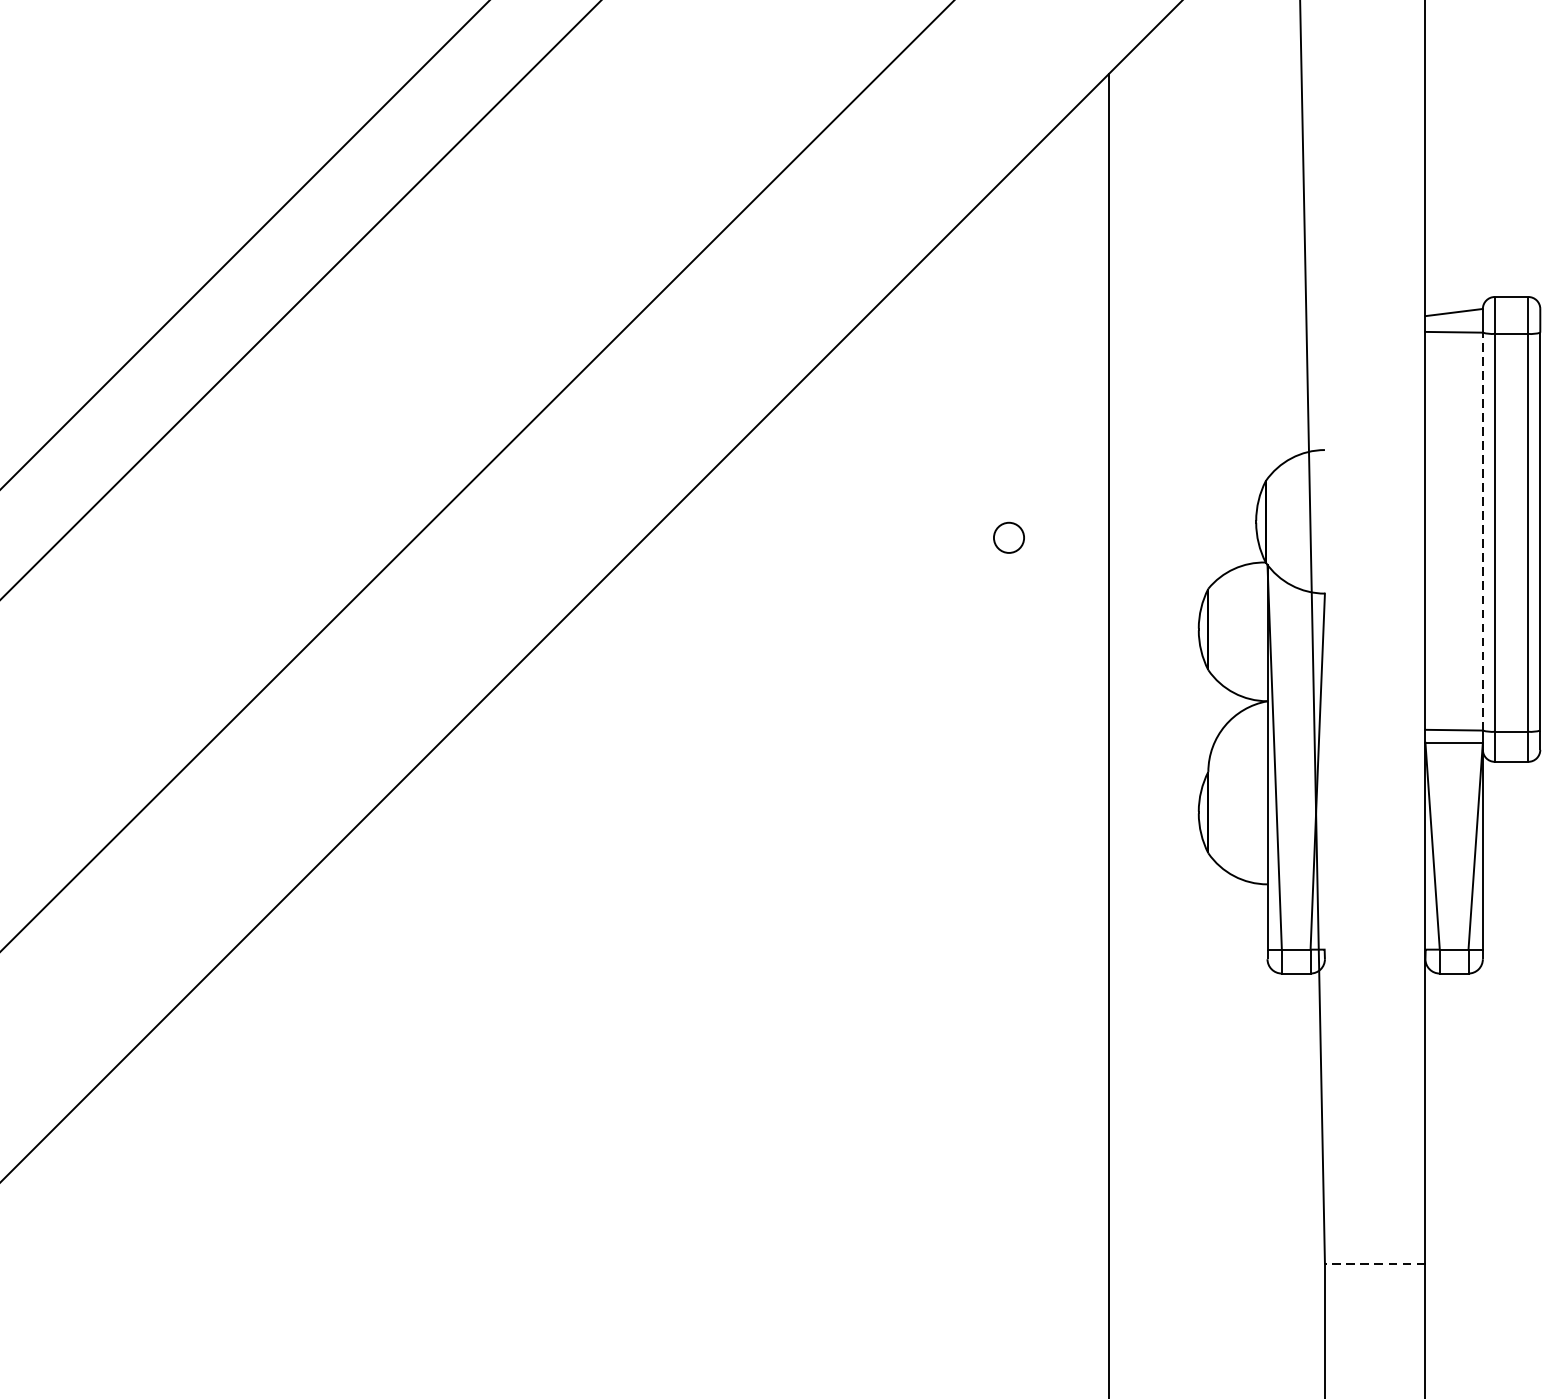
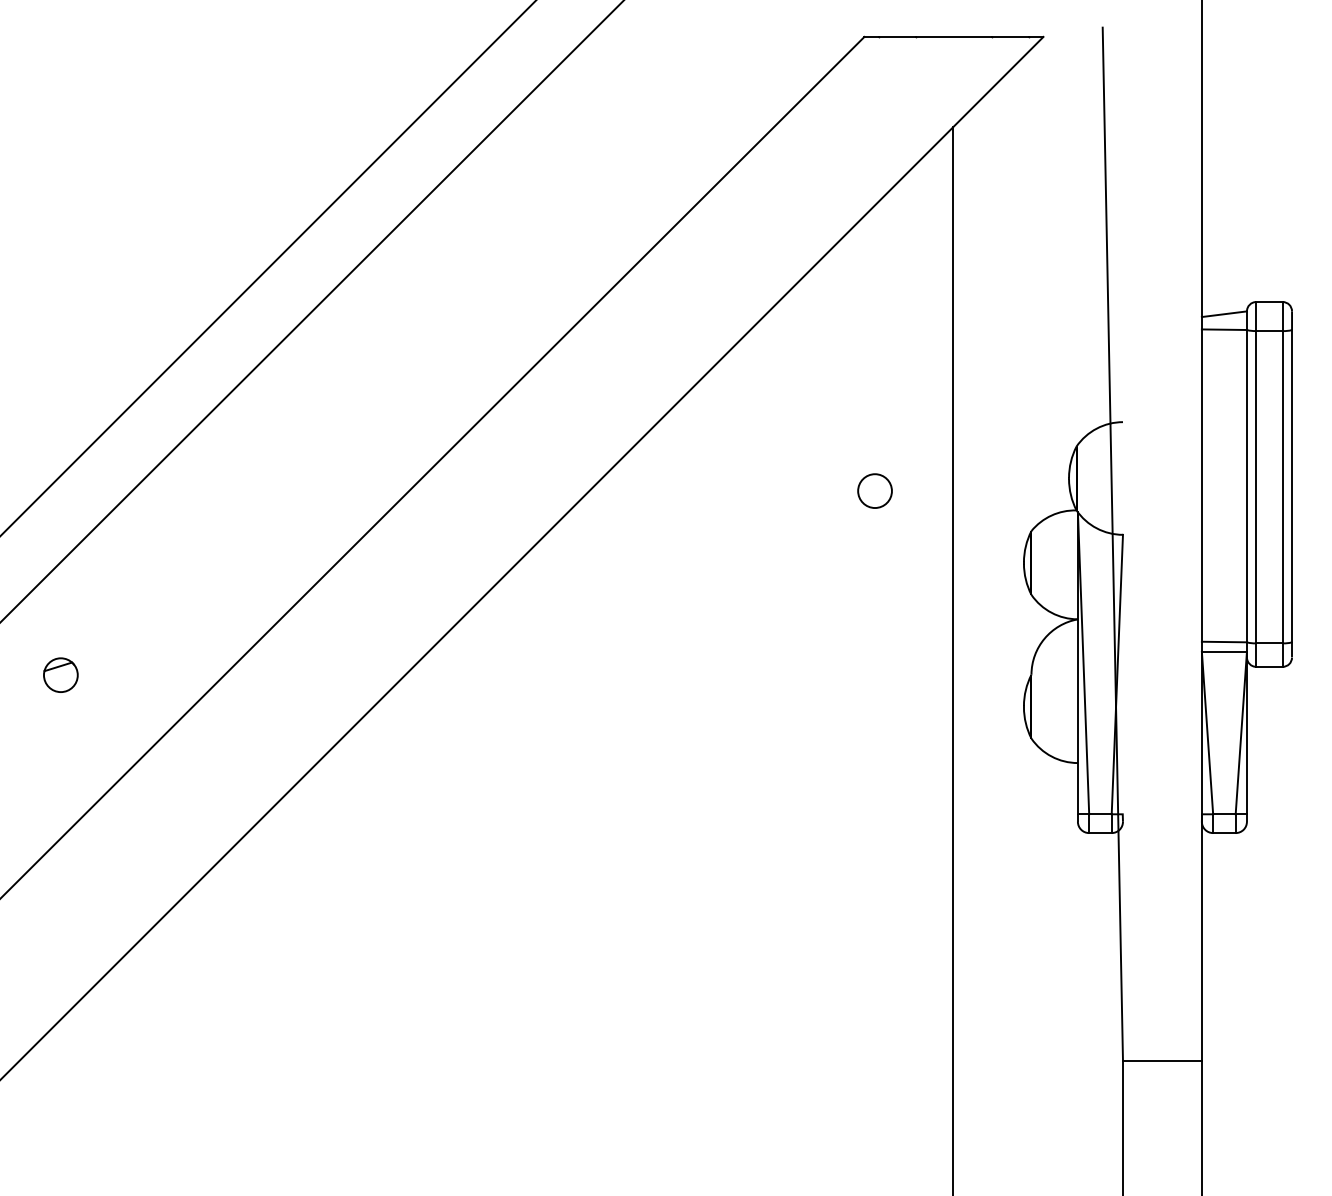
line: (1482, 530) -> (1246, 485), dashed -> solid
circle: (1008, 537) -> (874, 490), size x1.43
line: (1373, 1263) -> (1161, 1060), dashed -> solid

